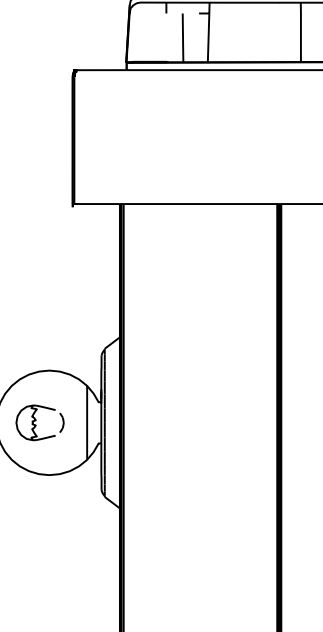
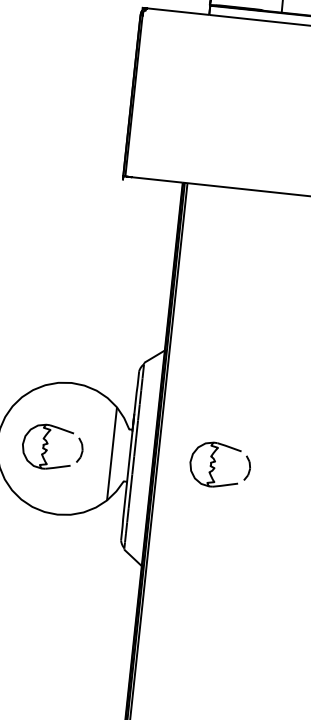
part: (172, 422) -> (219, 464), added

